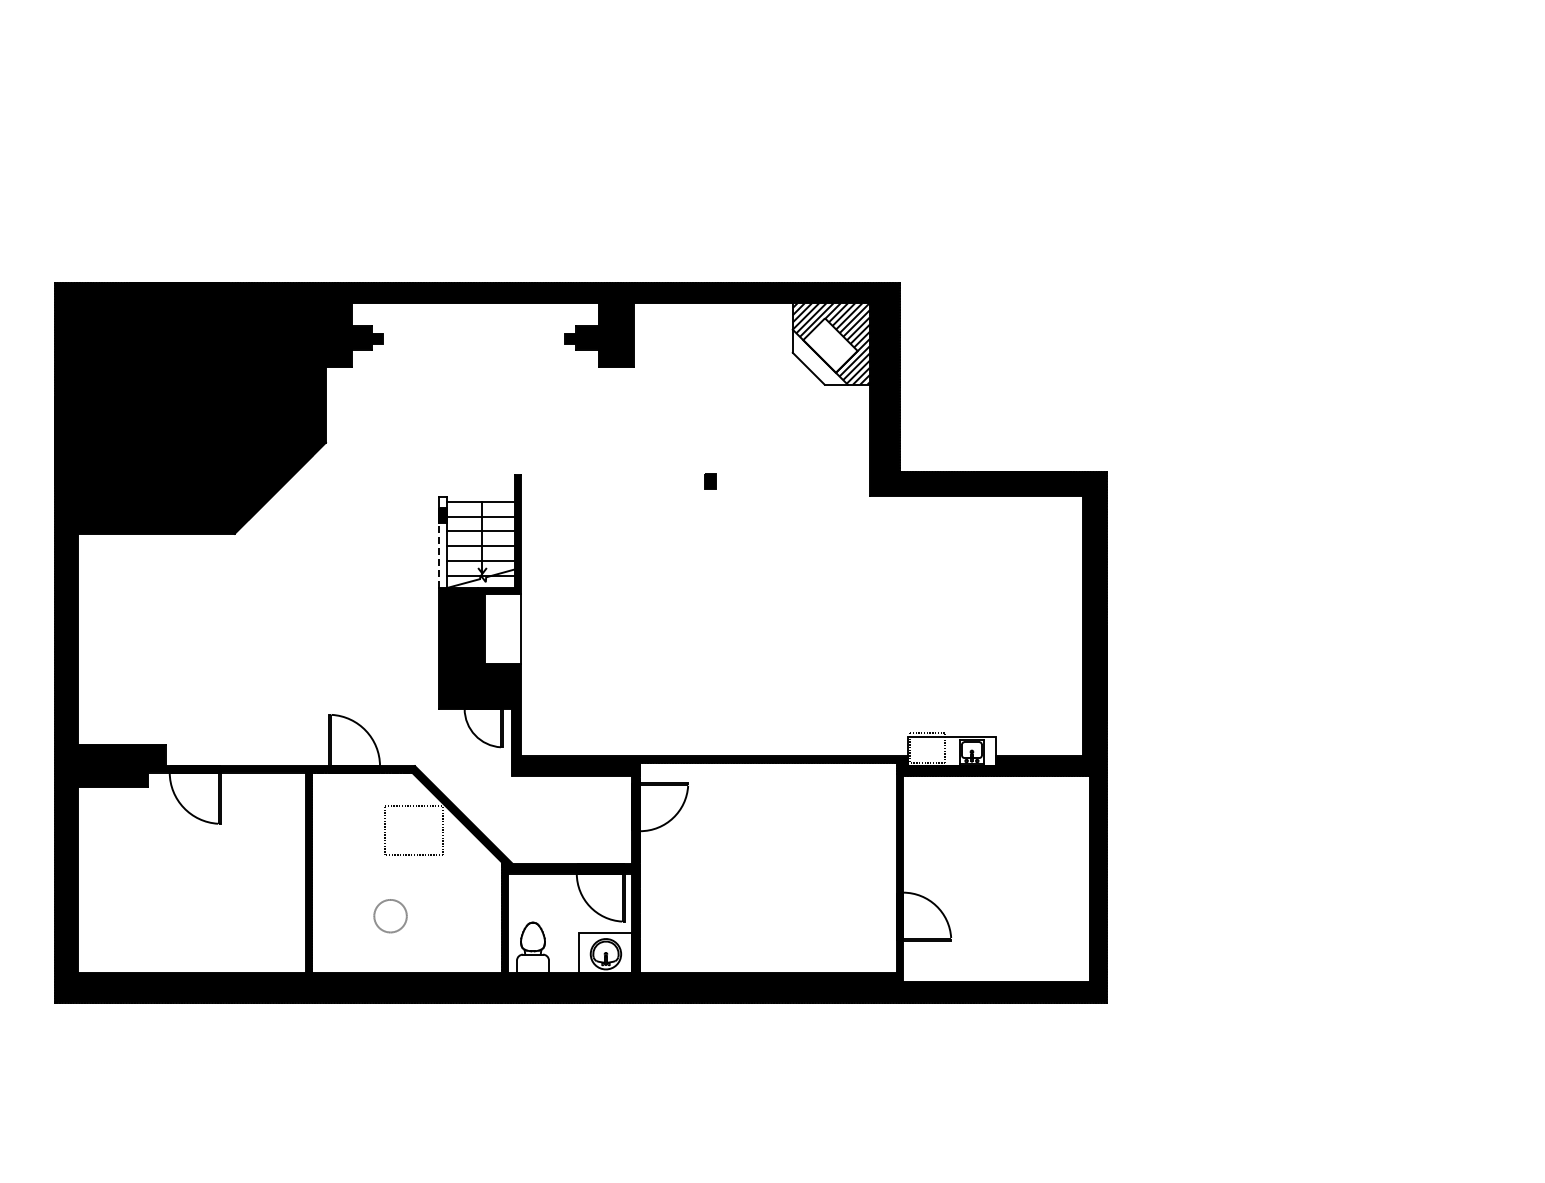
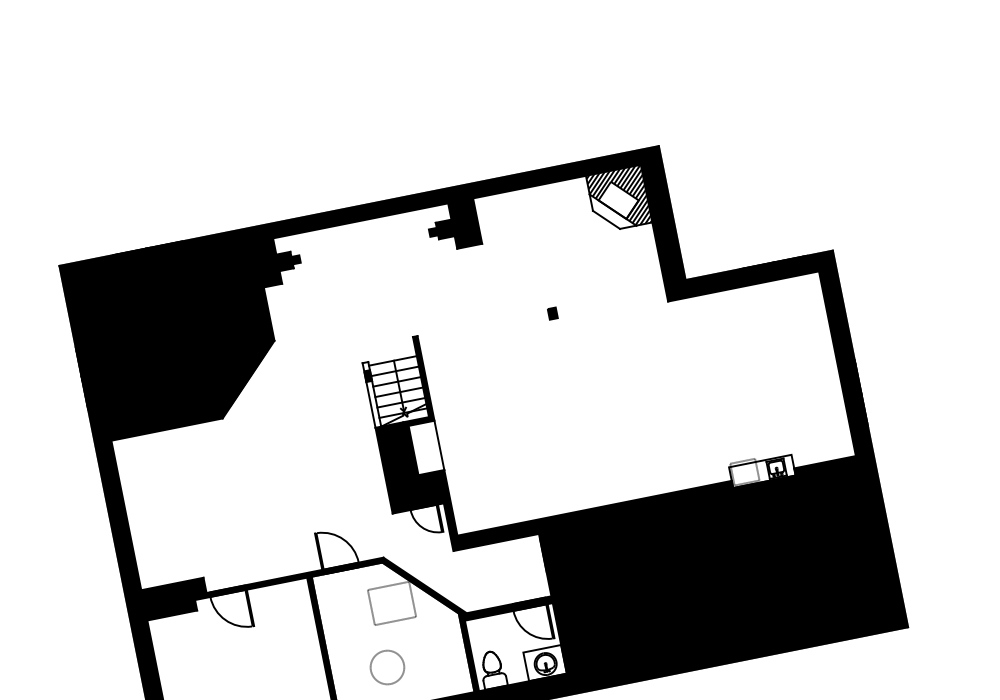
line: (439, 555) -> (371, 404), dashed -> solid
circle: (390, 916) -> (387, 667), size x1.43

